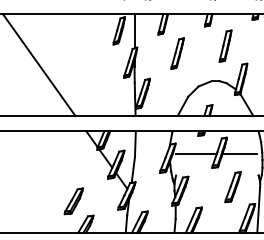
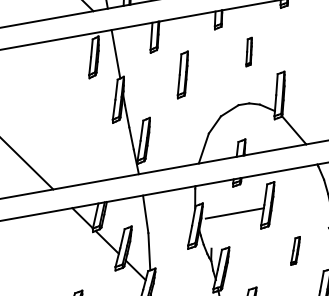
part: (225, 45) -> (248, 51), size x0.6
line: (239, 154) -> (296, 202), removed
part: (232, 187) -> (294, 251), size x0.6

